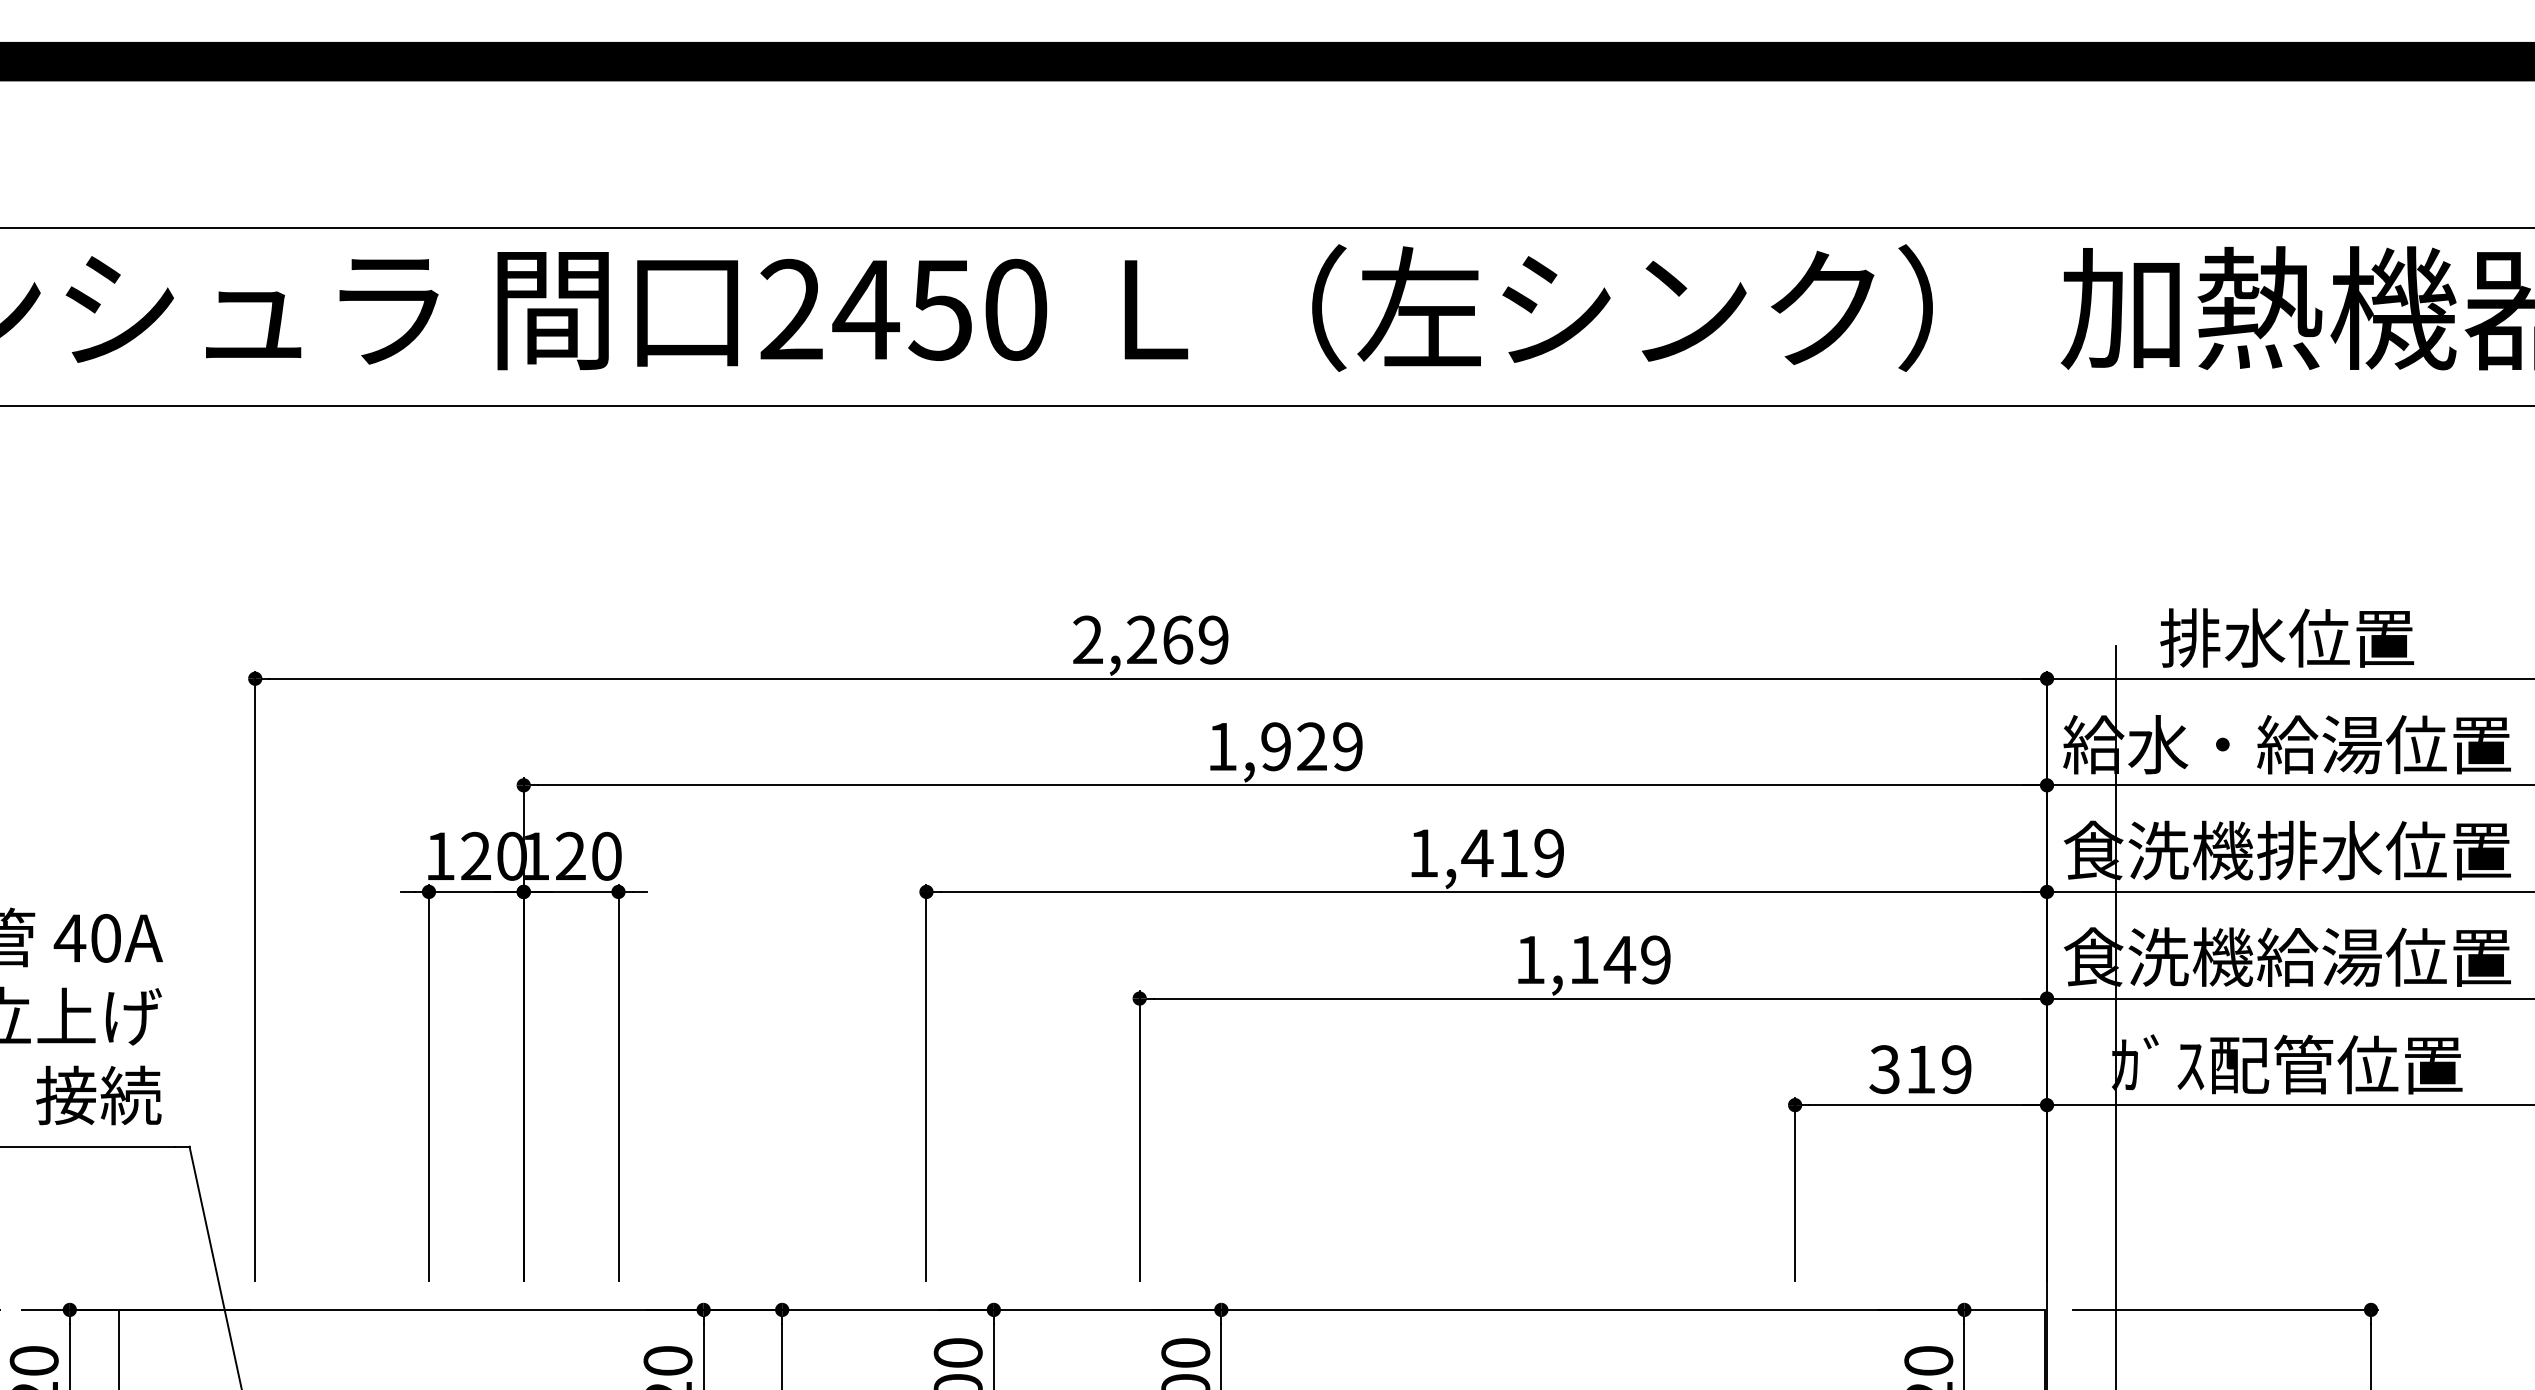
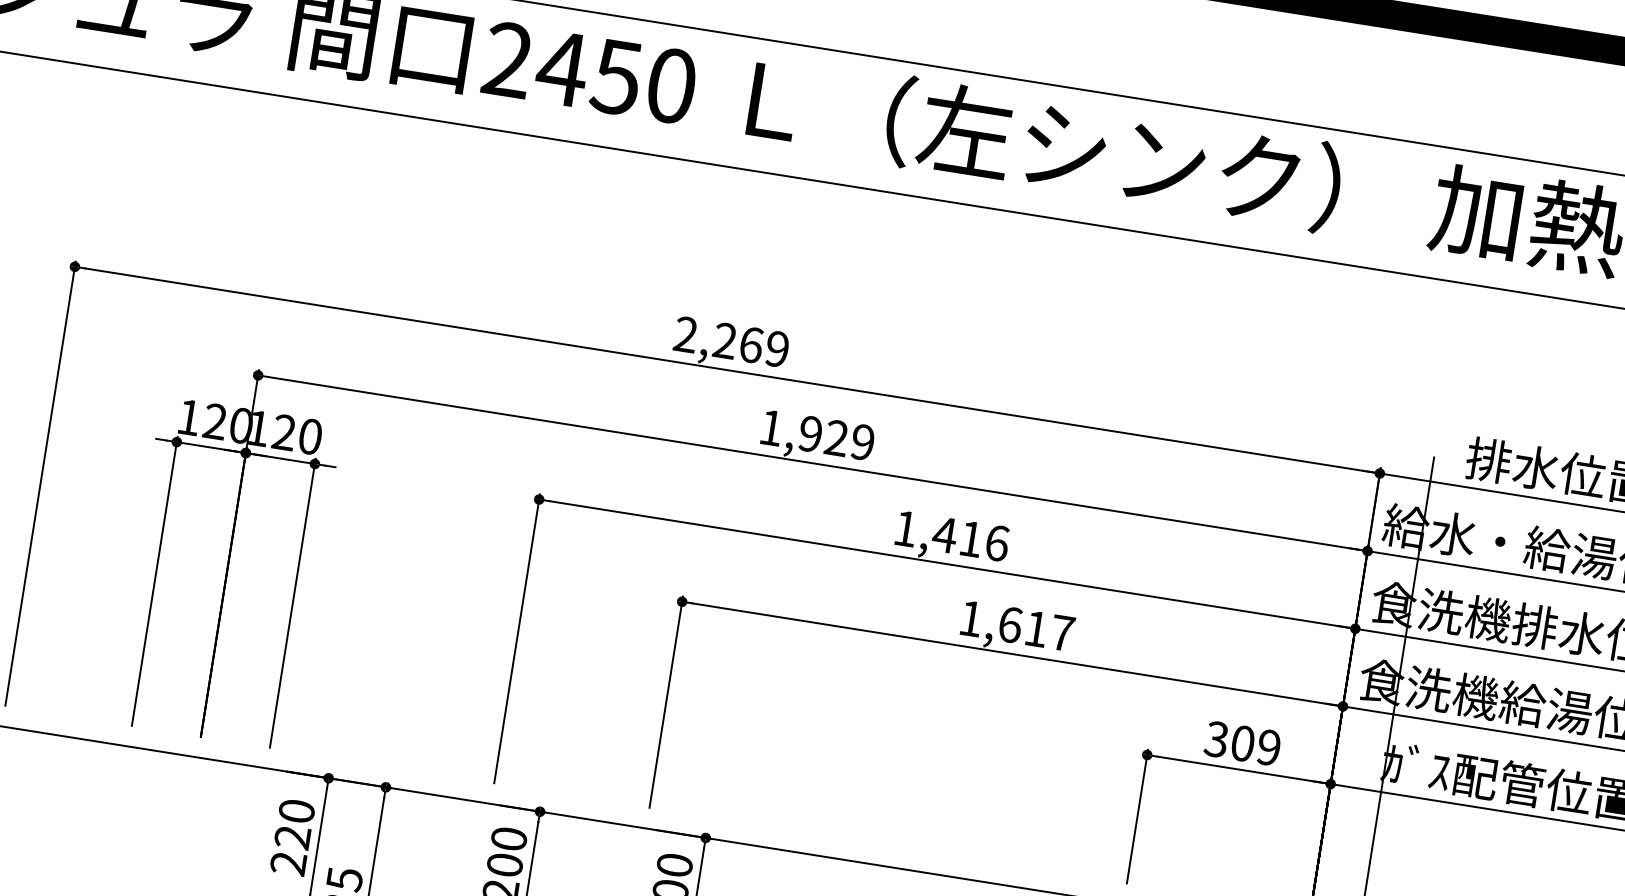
text: (1549, 852) -> (997, 542), 1,419 -> 1,416
text: (1620, 959) -> (1036, 628), 1,149 -> 1,617
text: (1920, 1069) -> (1242, 743), 319 -> 309

